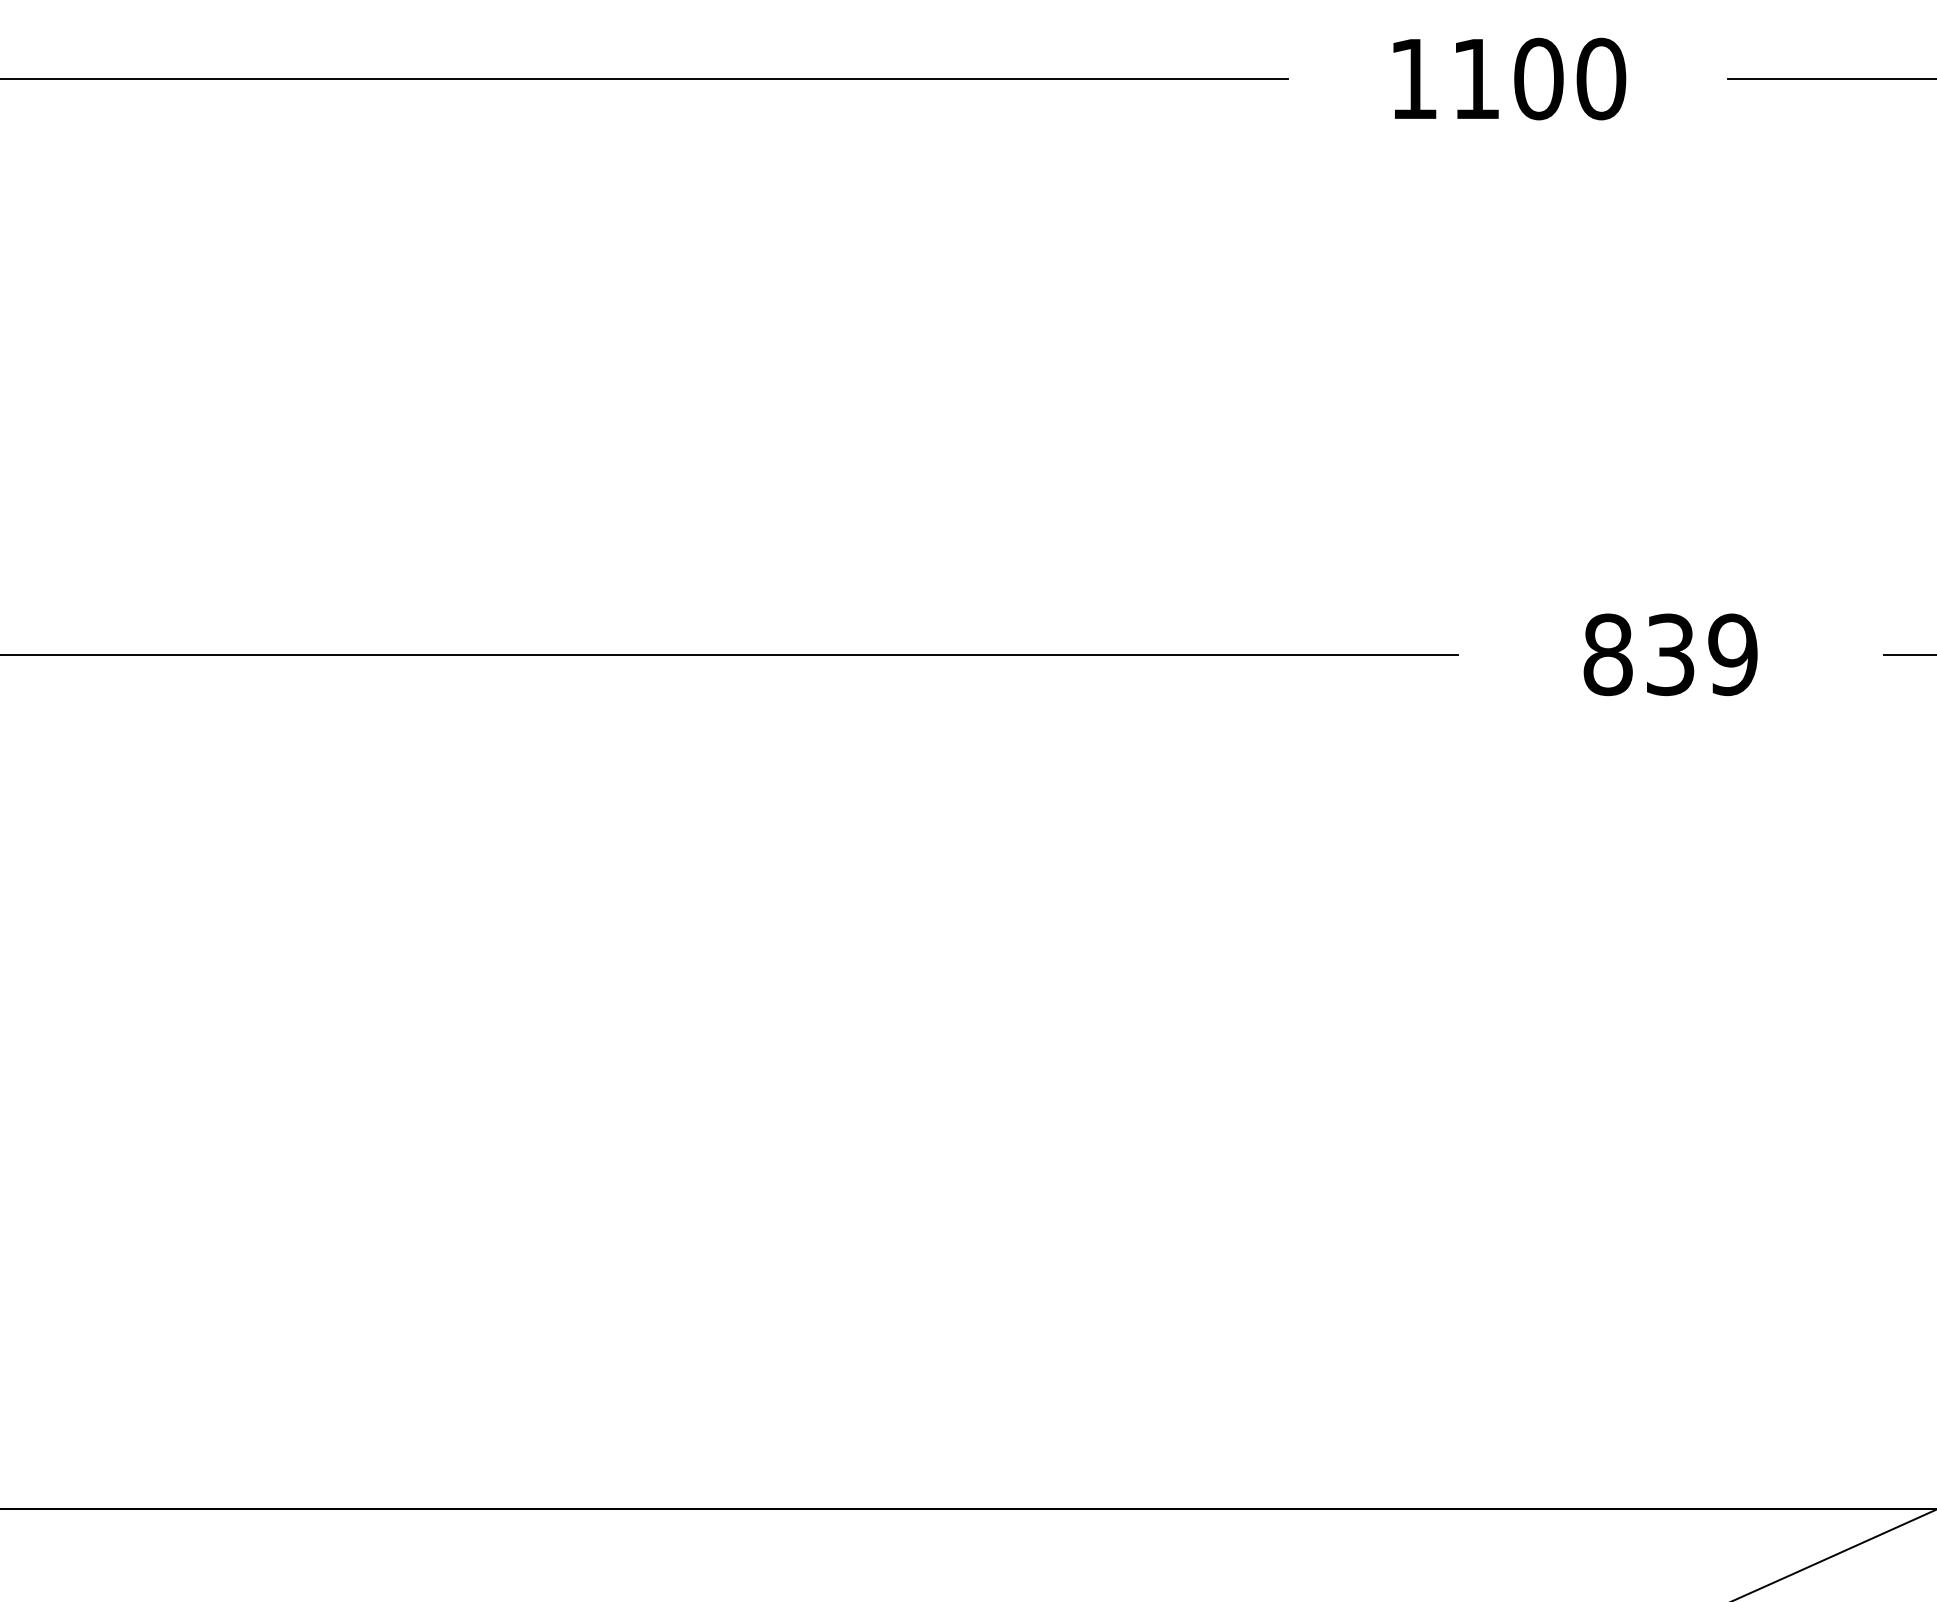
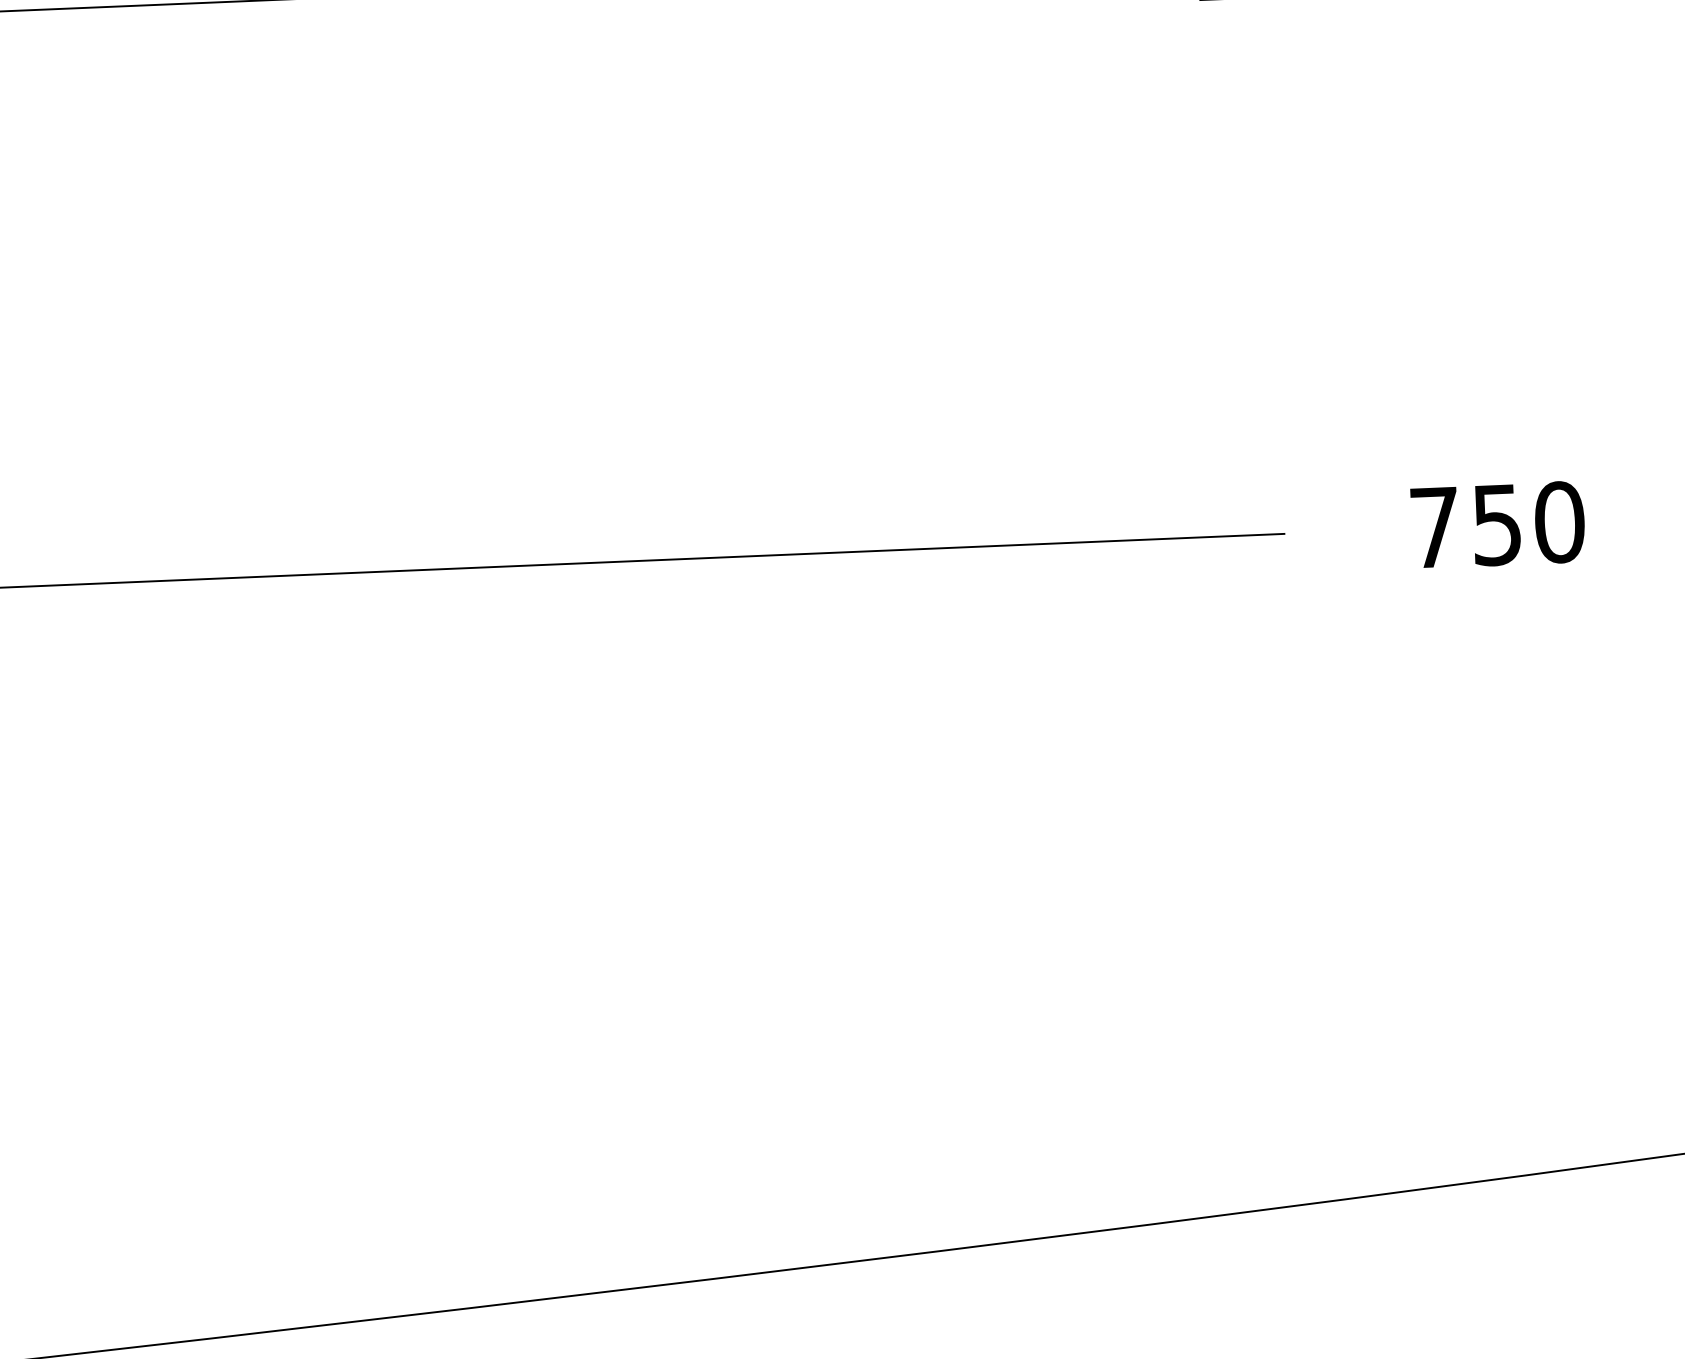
text: (1670, 654) -> (1497, 524), 839 -> 750

